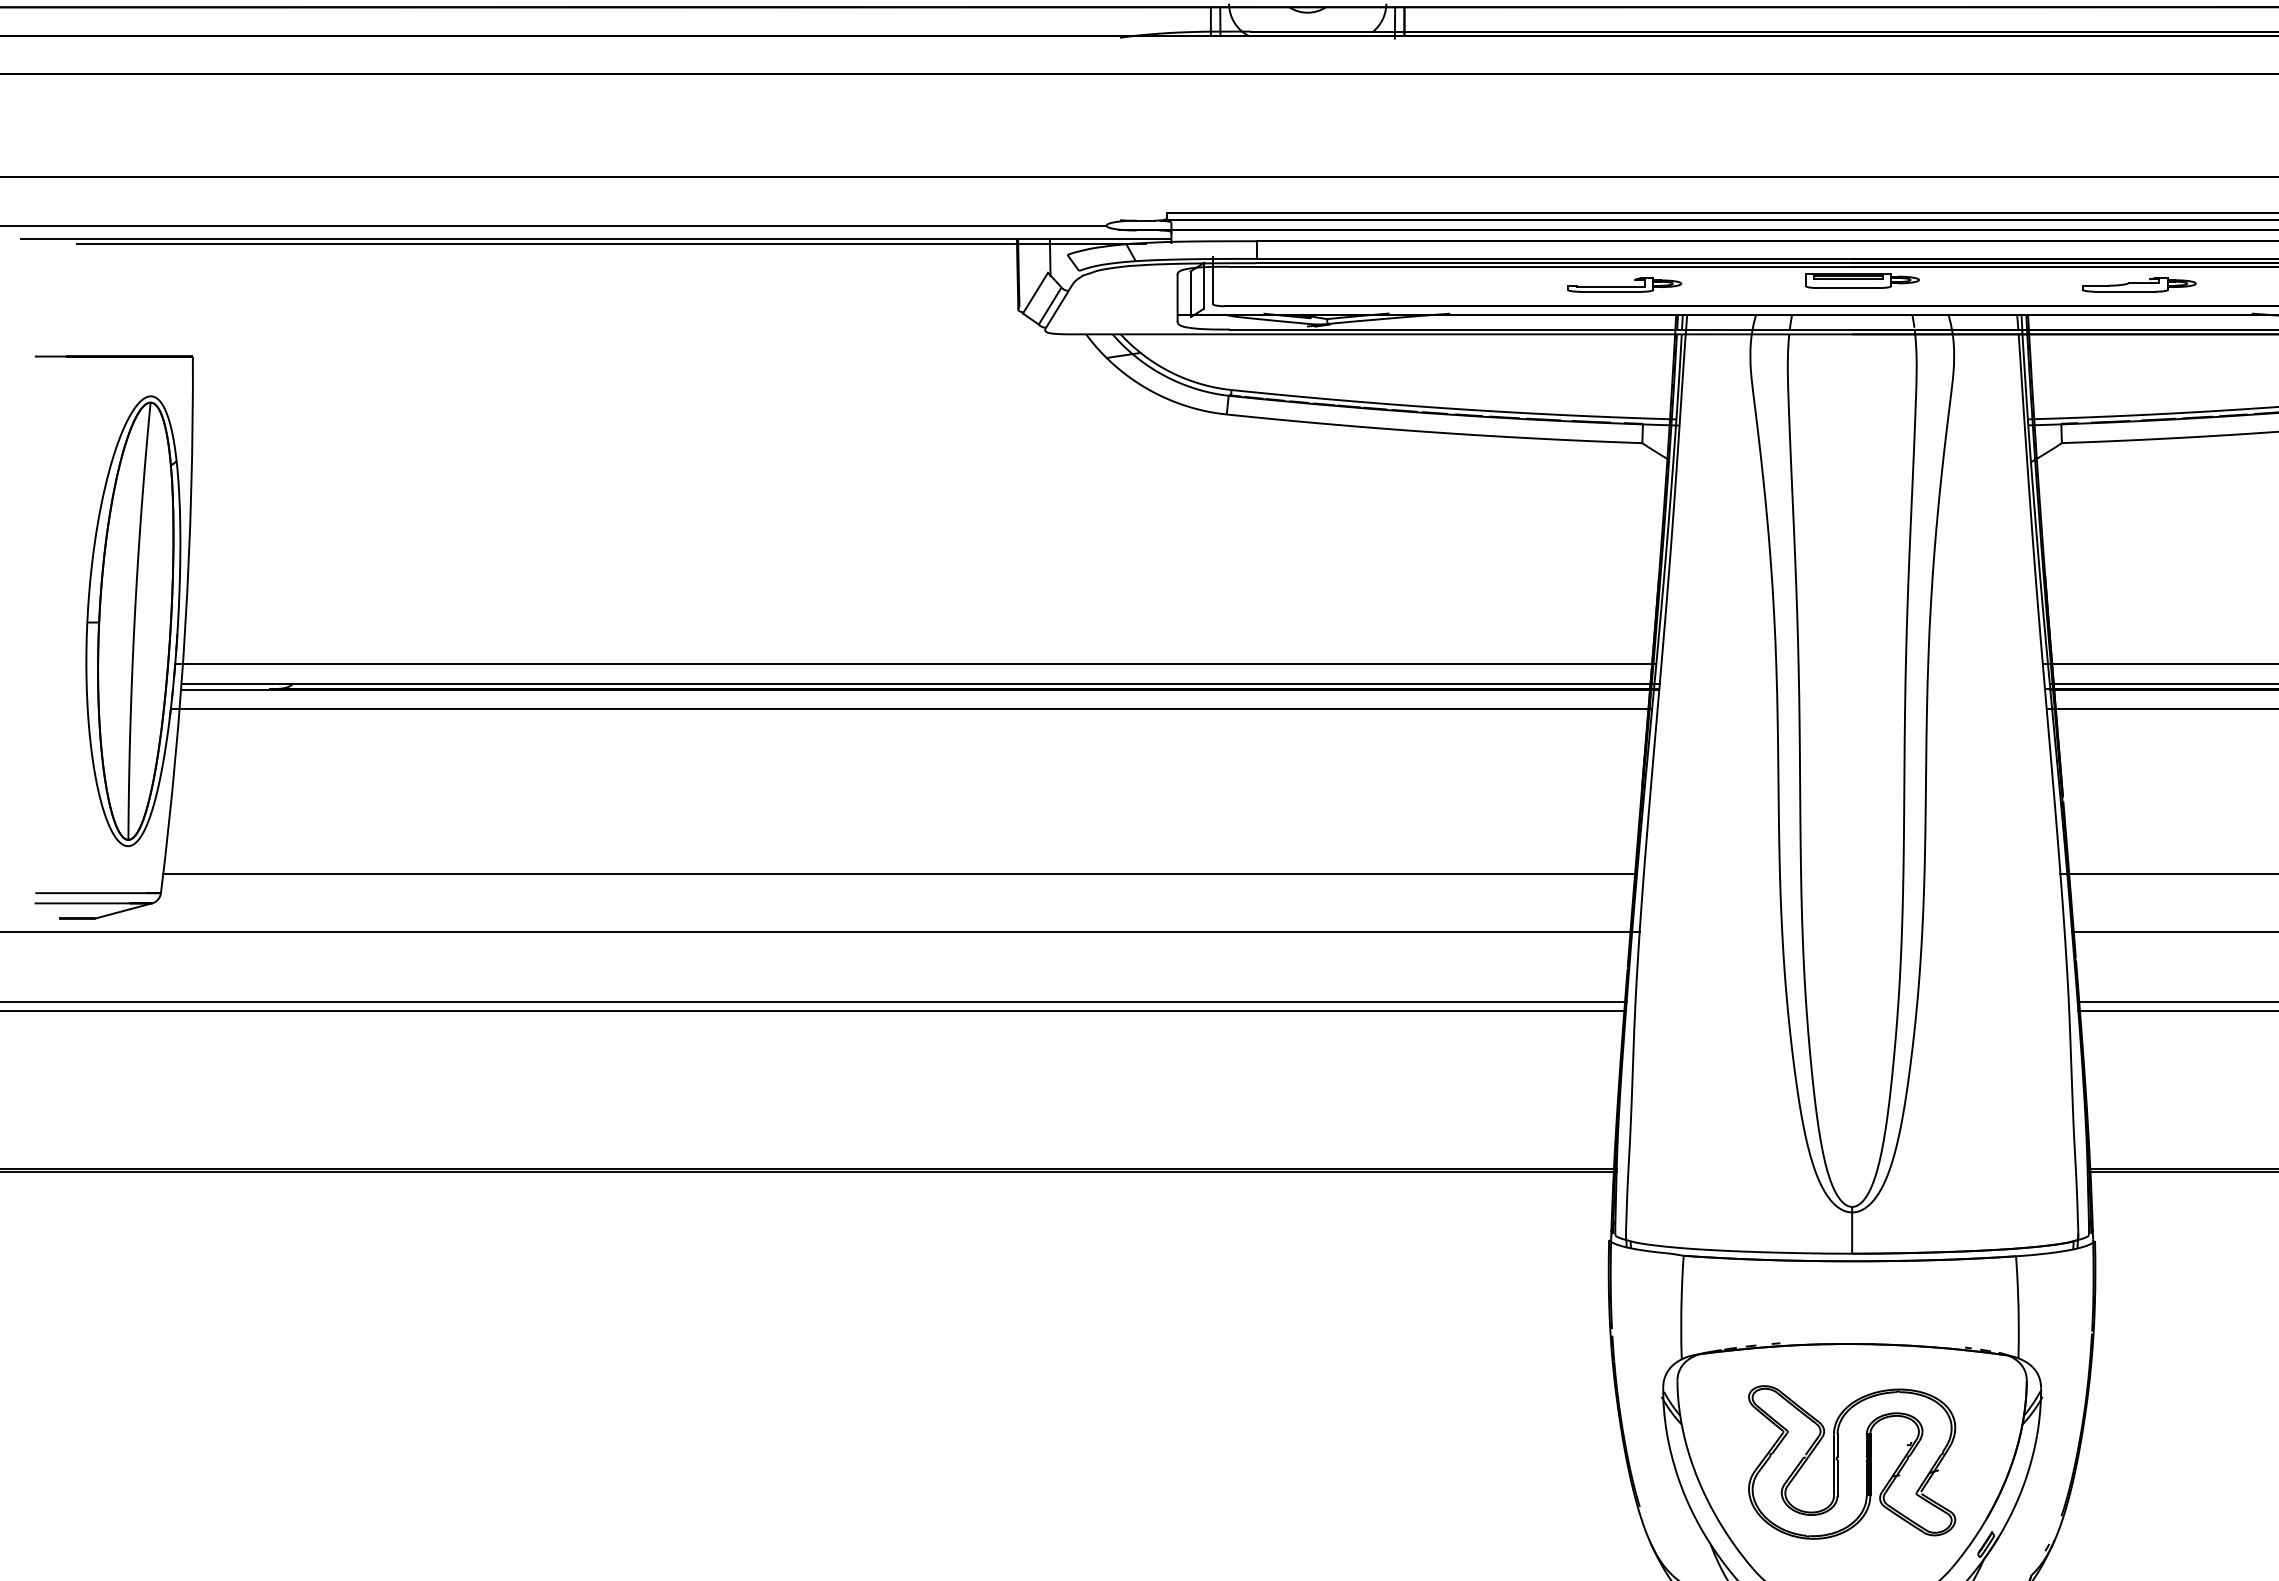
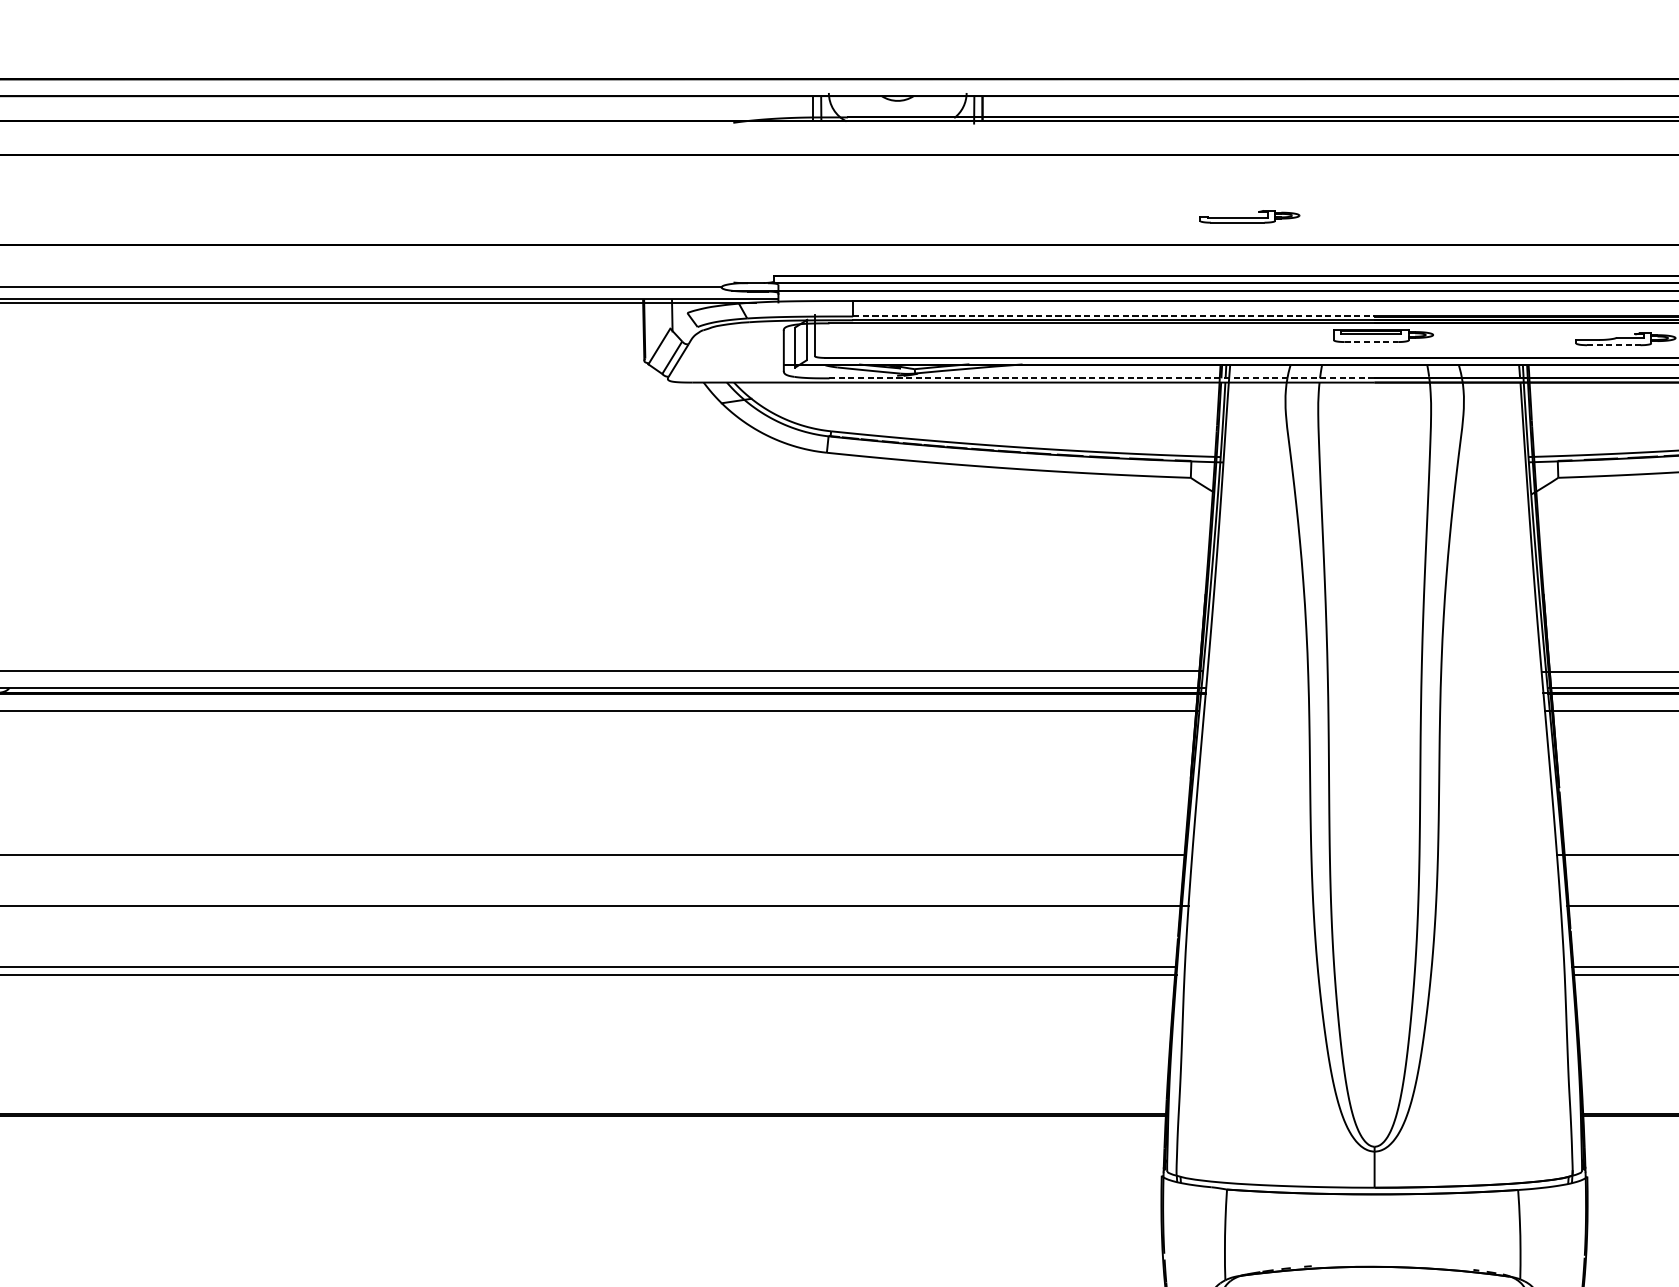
line: (1554, 258) -> (1113, 316), solid -> dashed
part: (1624, 284) -> (1249, 216), moved
line: (1848, 288) -> (1371, 342), solid -> dashed
line: (2125, 291) -> (1614, 345), solid -> dashed
line: (1540, 329) -> (1101, 378), solid -> dashed

